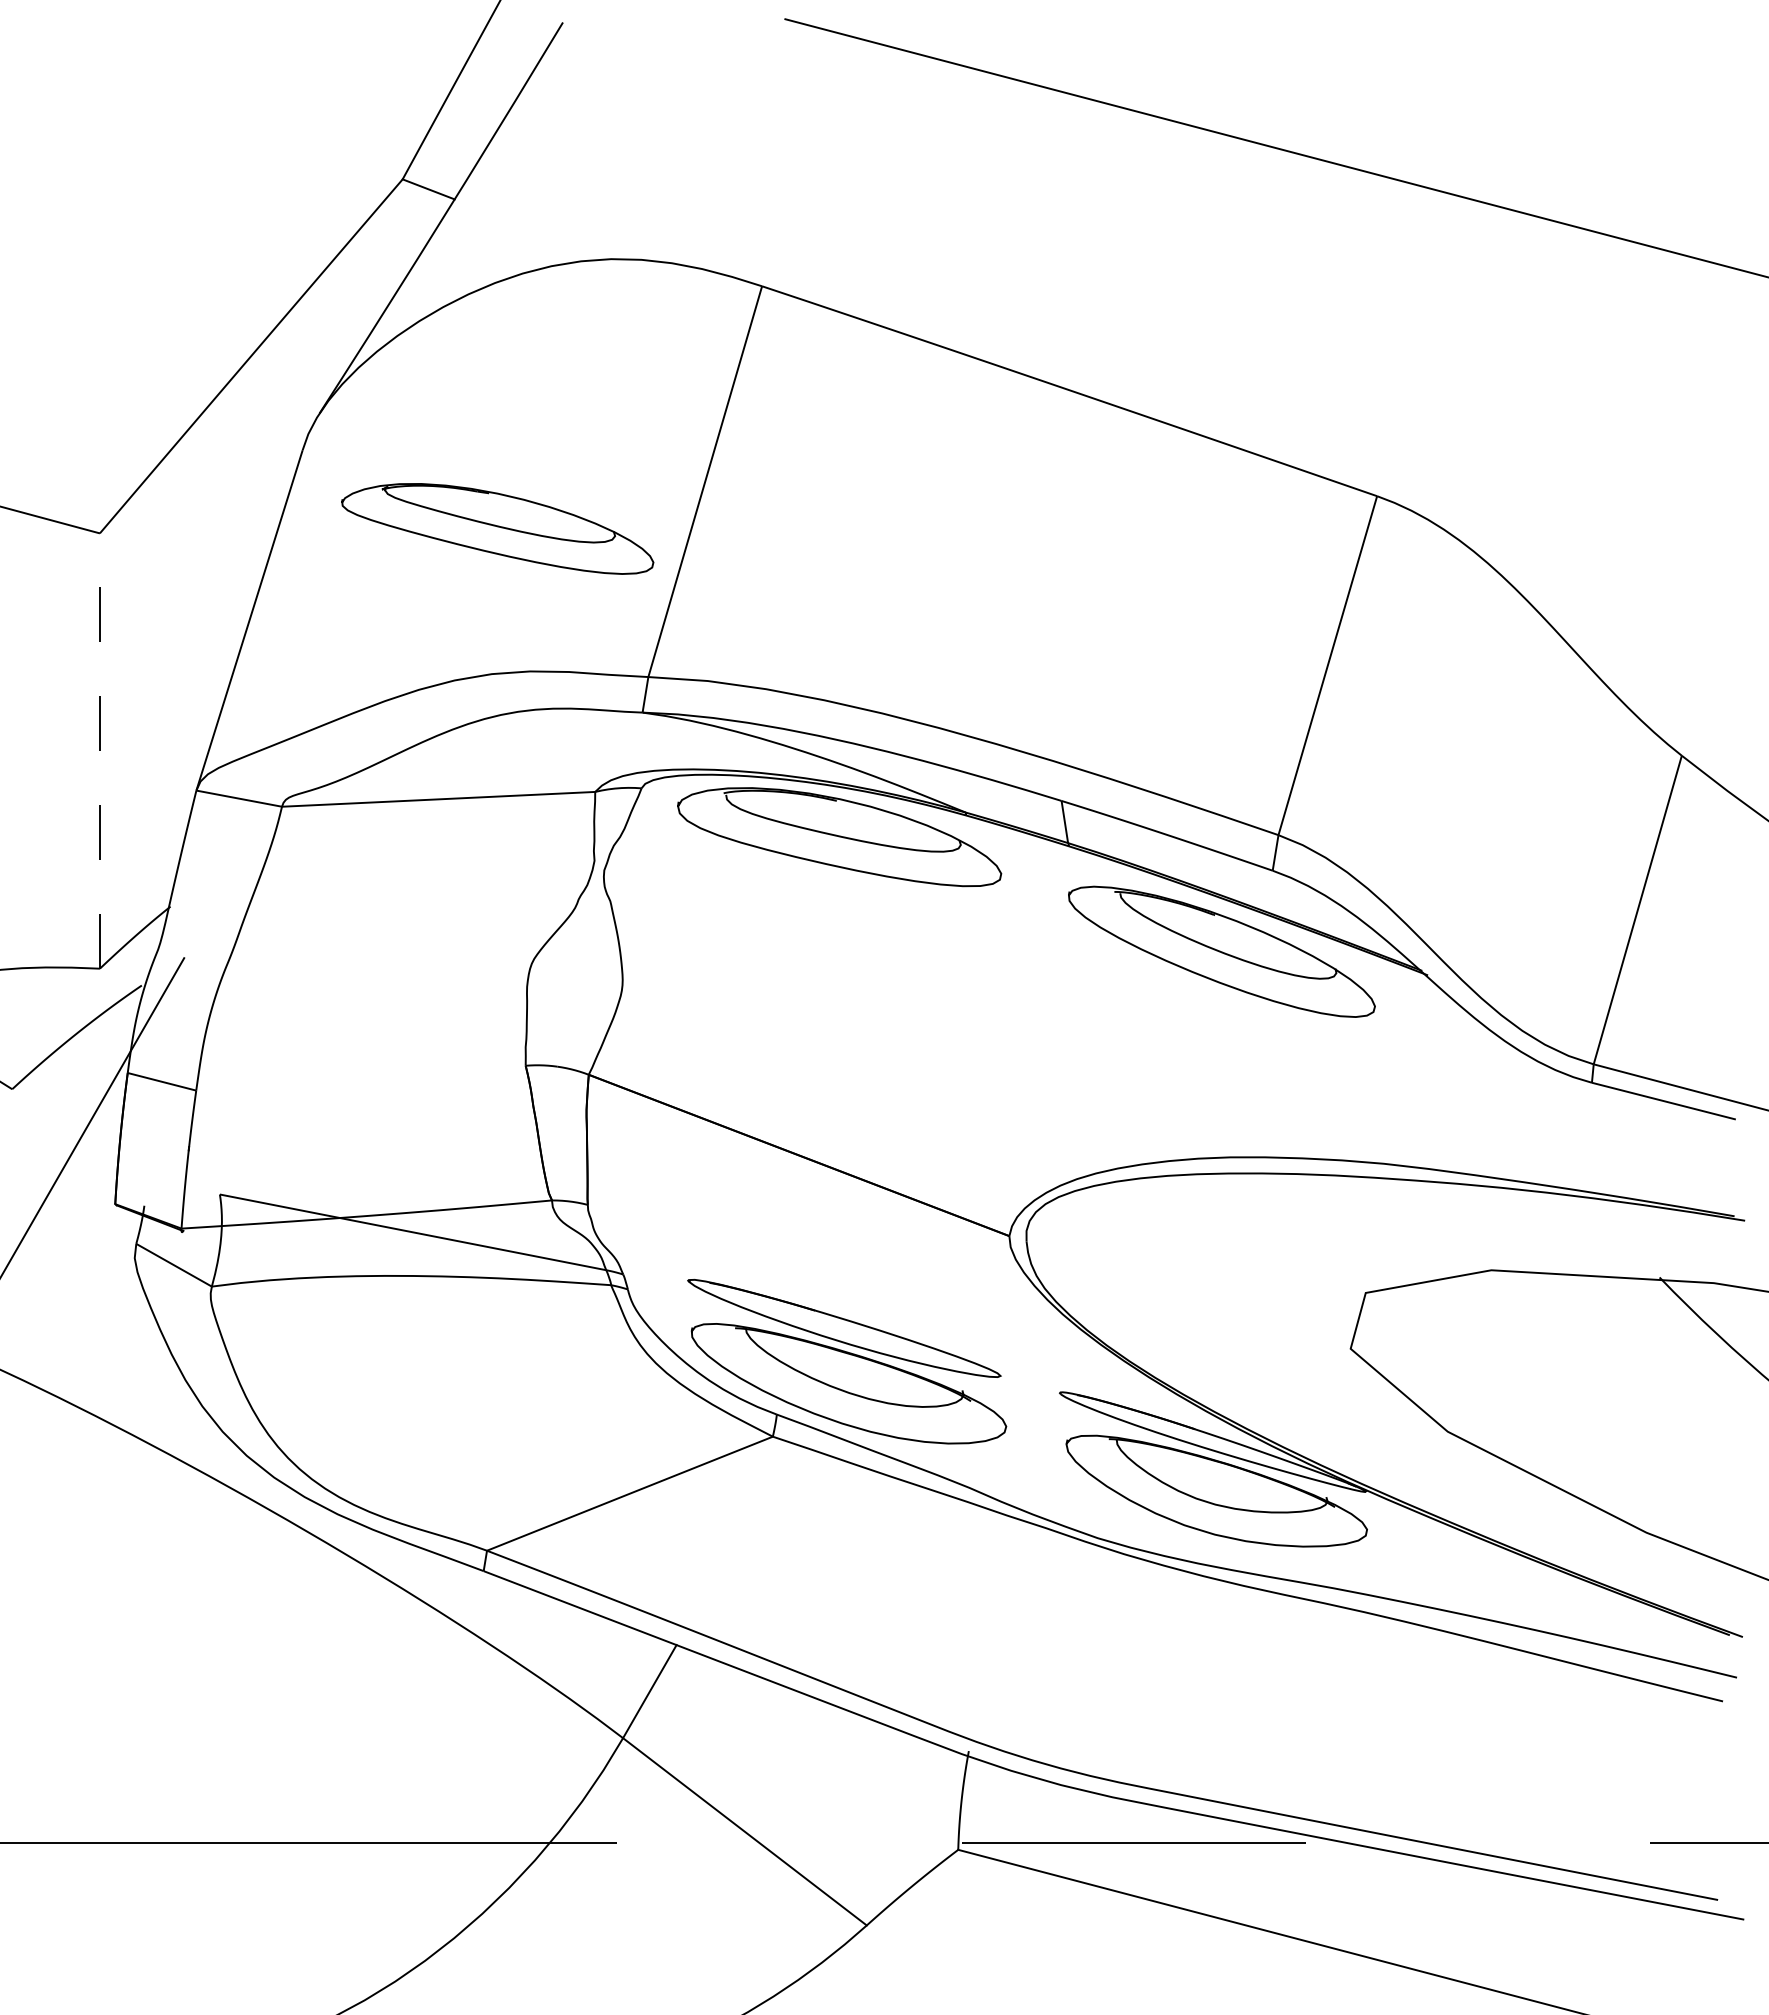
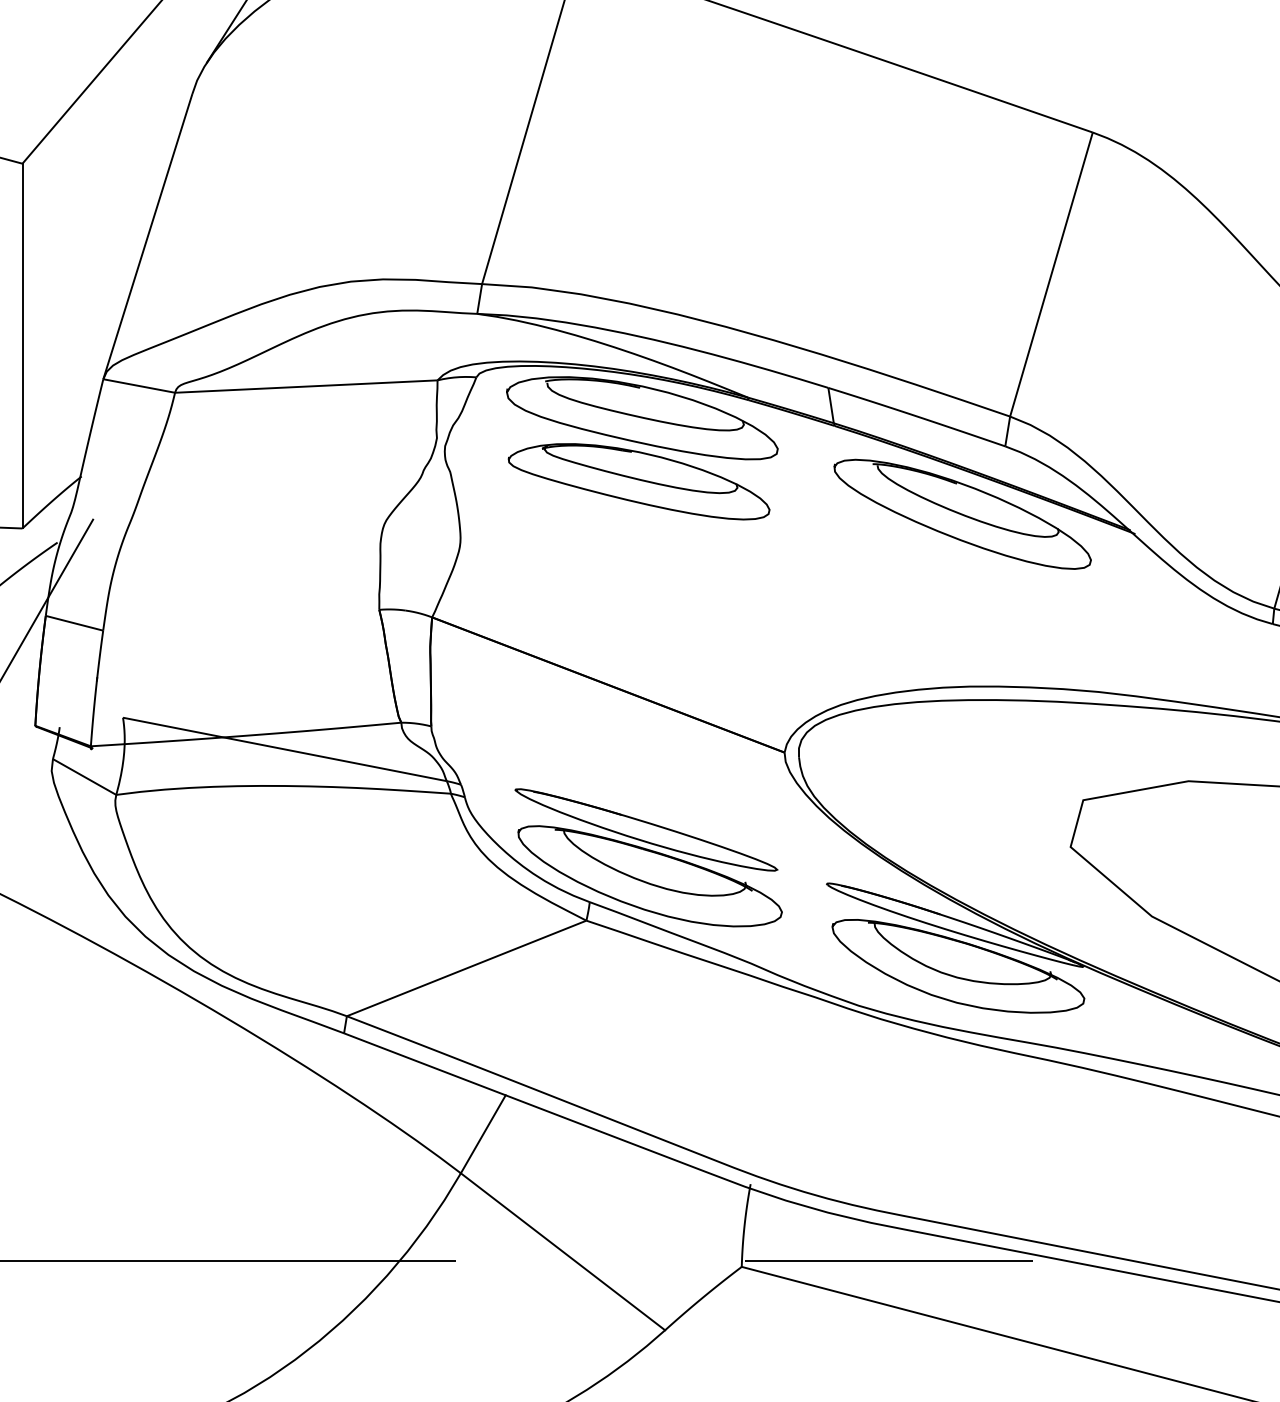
part: (497, 528) -> (638, 481), moved
line: (99, 751) -> (22, 346), dashed -> solid

